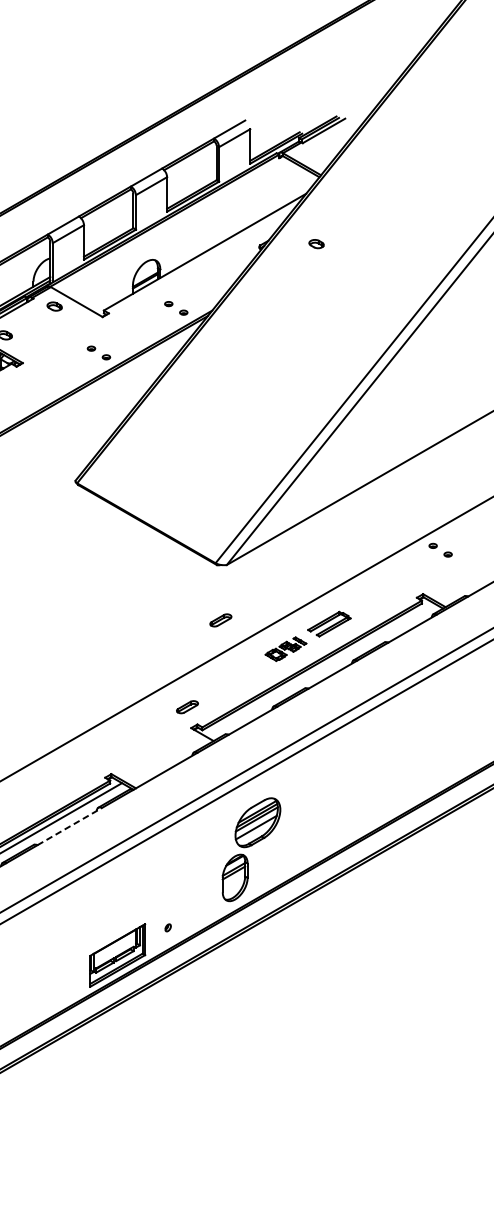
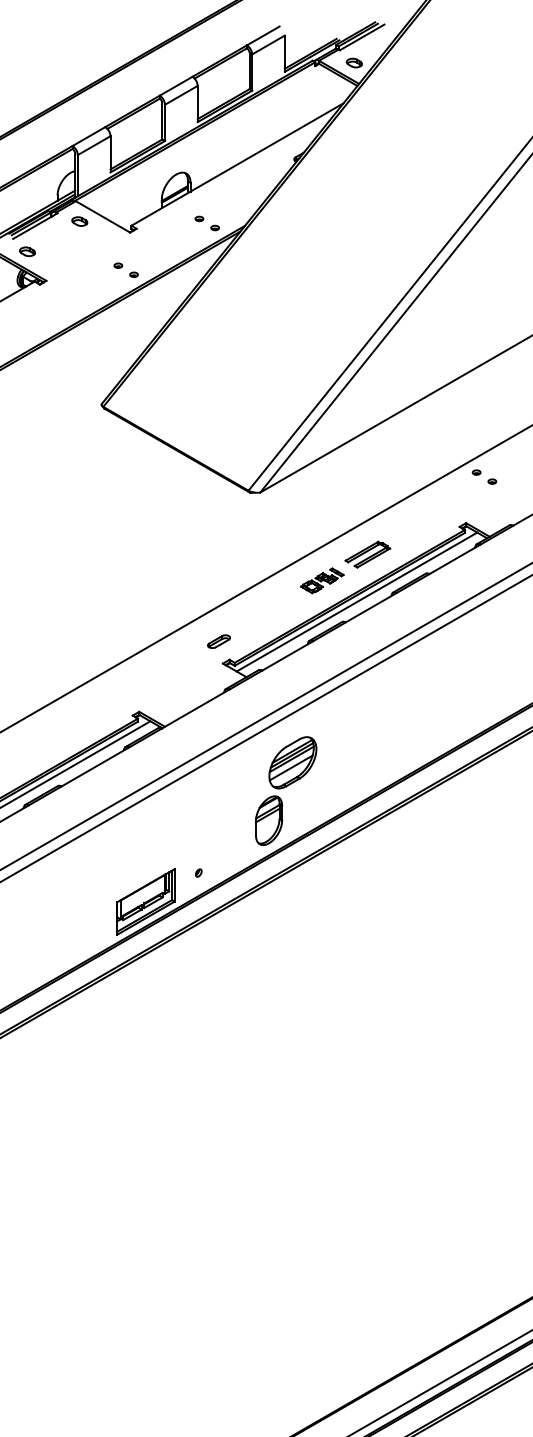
part: (315, 243) -> (353, 62), moved
part: (220, 620) -> (253, 550), removed
line: (318, 668) -> (356, 601), added
line: (69, 826) -> (95, 766), dashed -> solid

